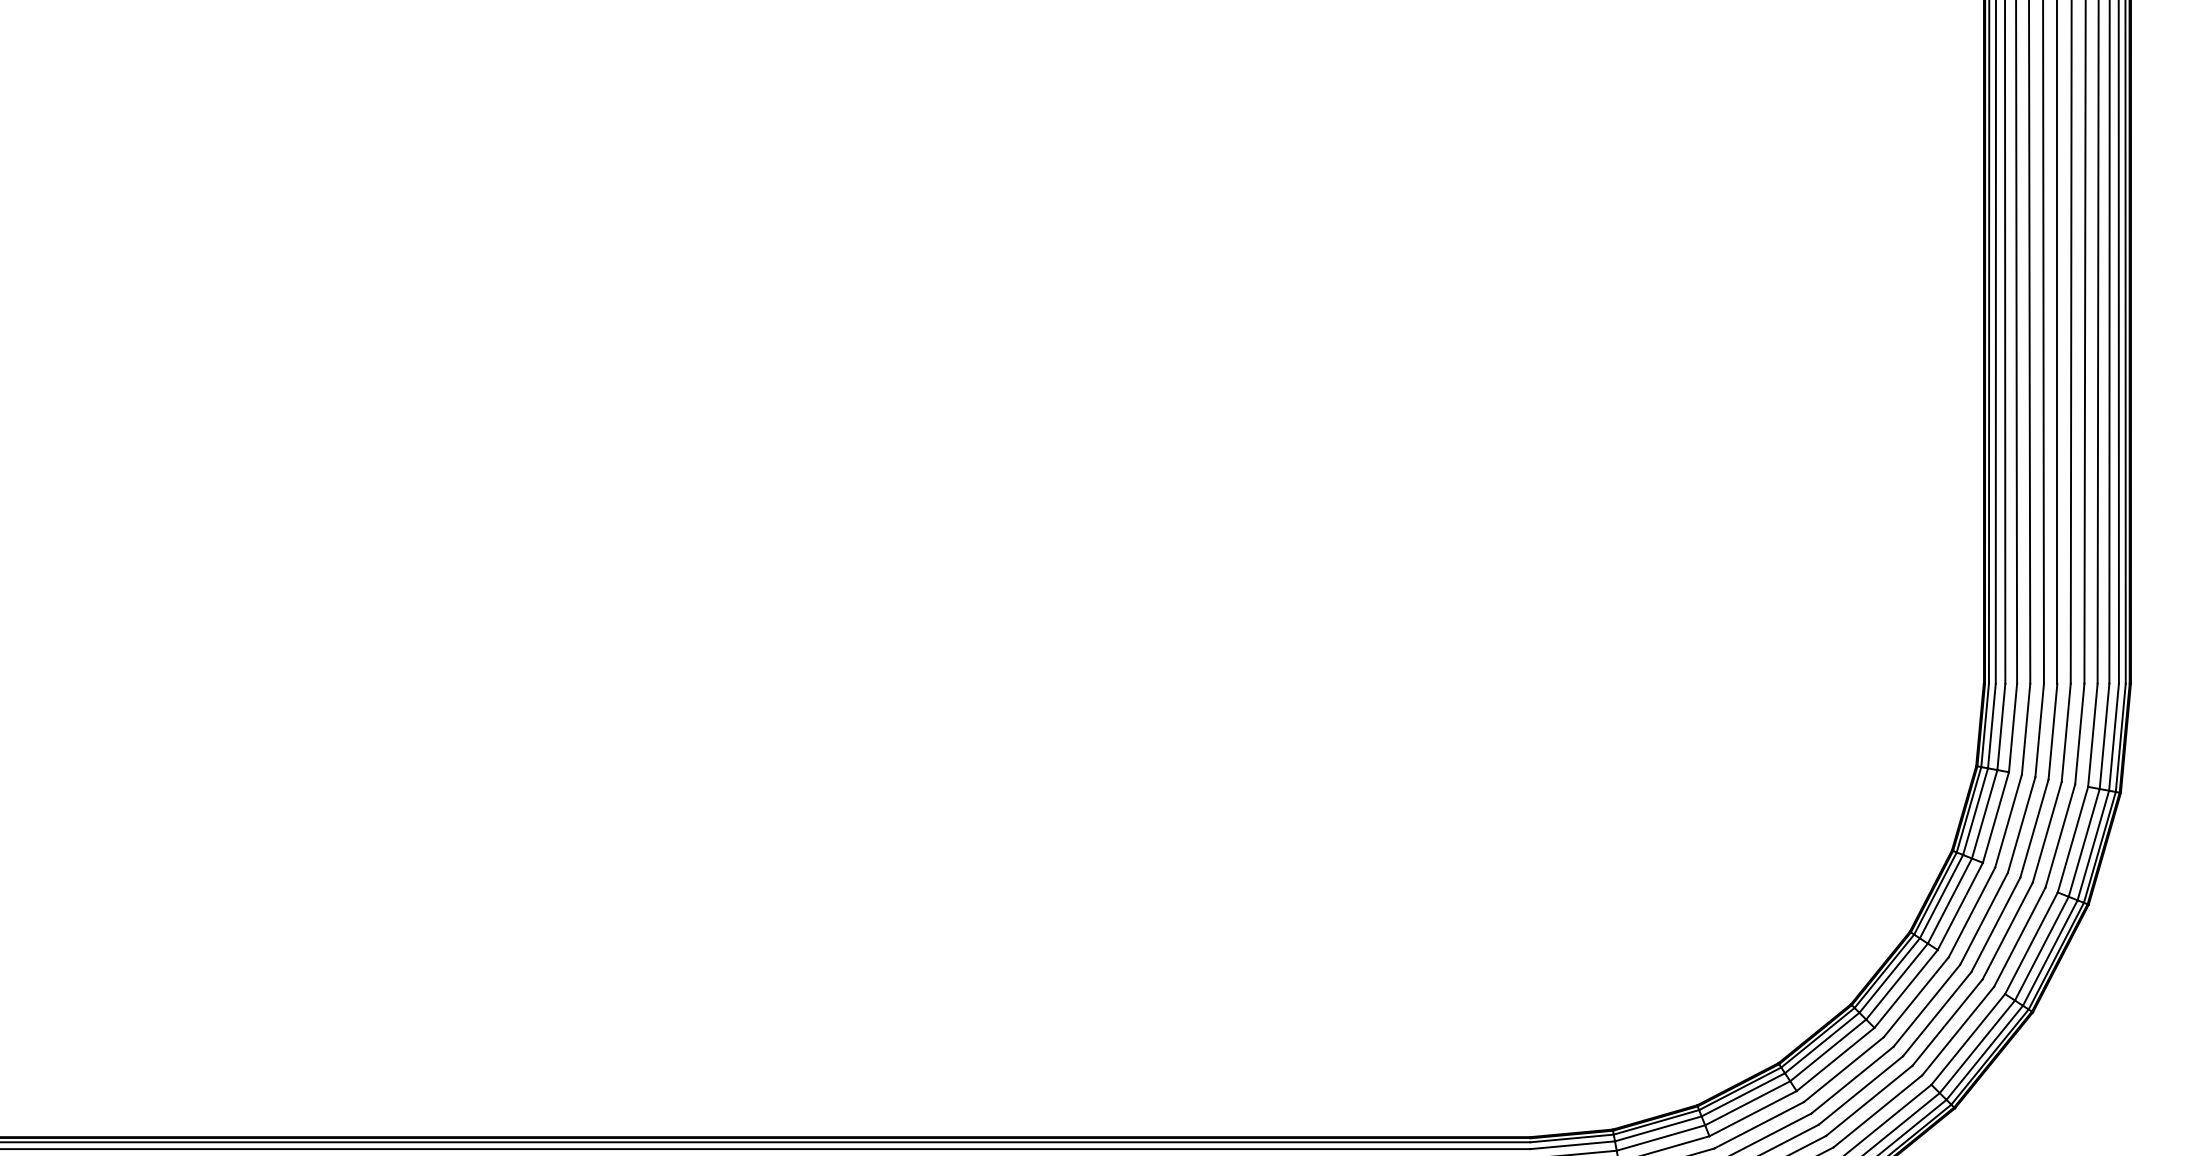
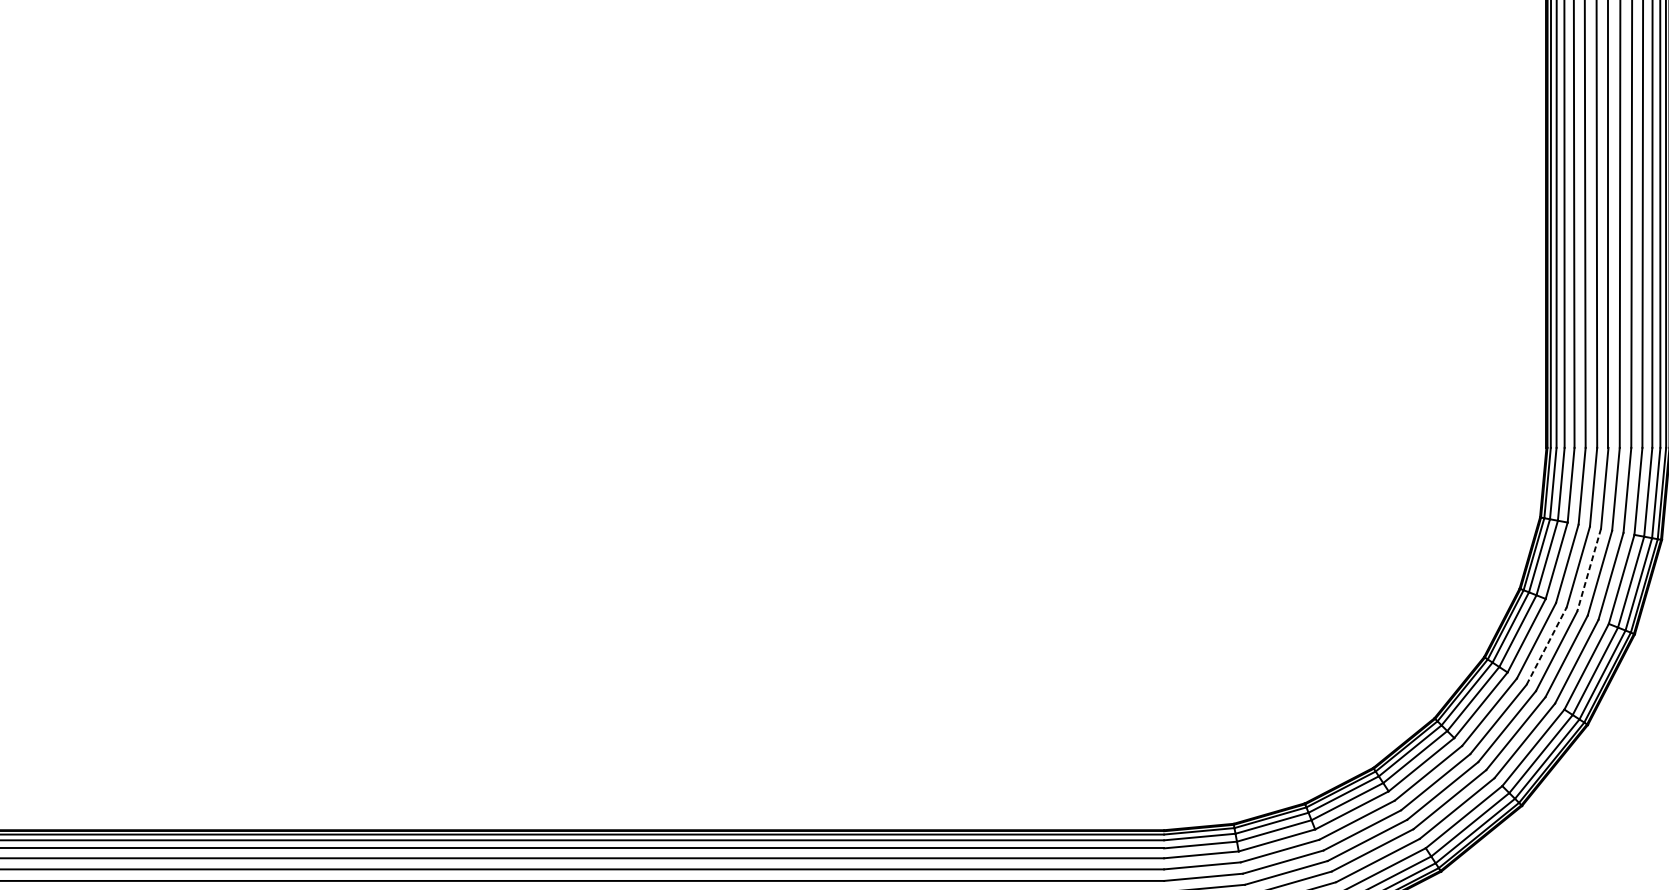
line: (2034, 829) -> (1589, 570), solid -> dashed
line: (1984, 918) -> (1547, 645), solid -> dashed

